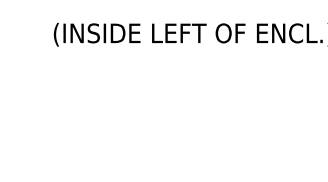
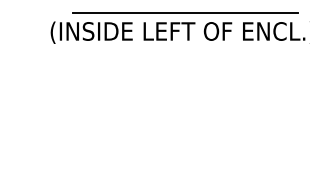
line: (196, 14) -> (185, 13), added

